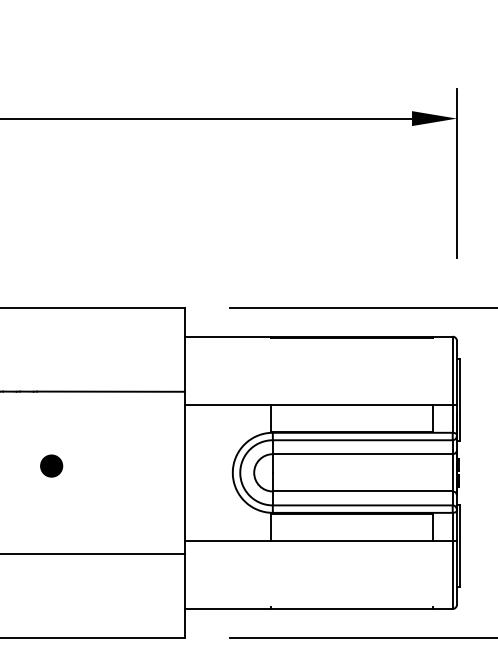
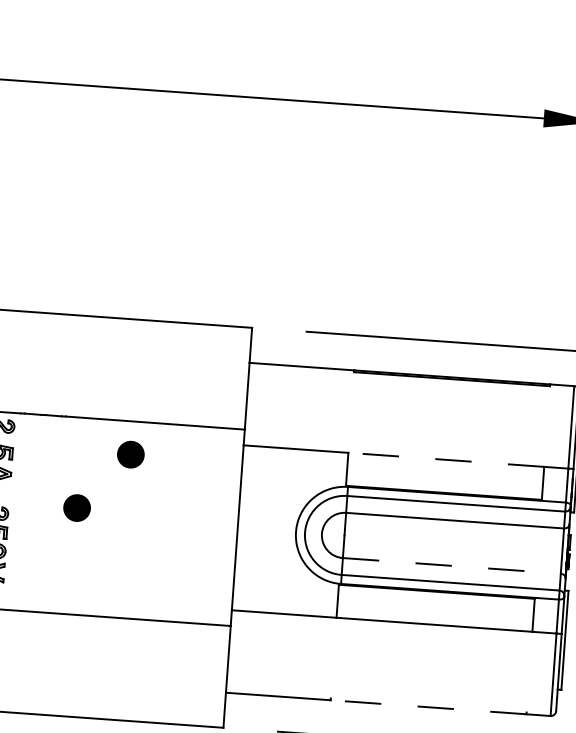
line: (351, 404) -> (445, 459), solid -> dashed
part: (92, 418) -> (130, 453), added
line: (362, 491) -> (451, 565), solid -> dashed
line: (351, 608) -> (428, 706), solid -> dashed

